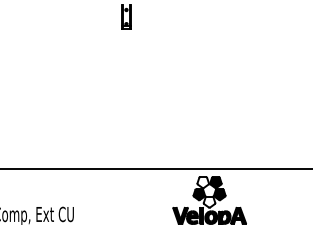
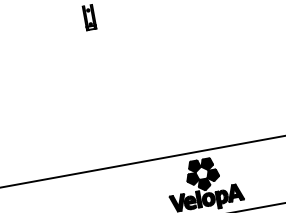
fill: (202, 182) -> (193, 166), added
fill: (209, 201) -> (204, 184), added

